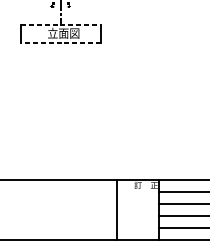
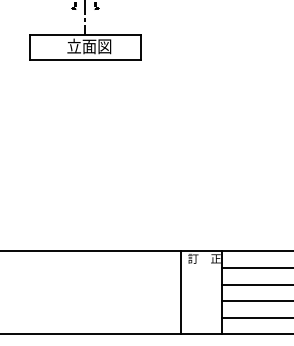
line: (60, 24) -> (85, 34), dashed -> solid
line: (60, 42) -> (85, 59), dashed -> solid
line: (116, 209) -> (180, 292), moved

